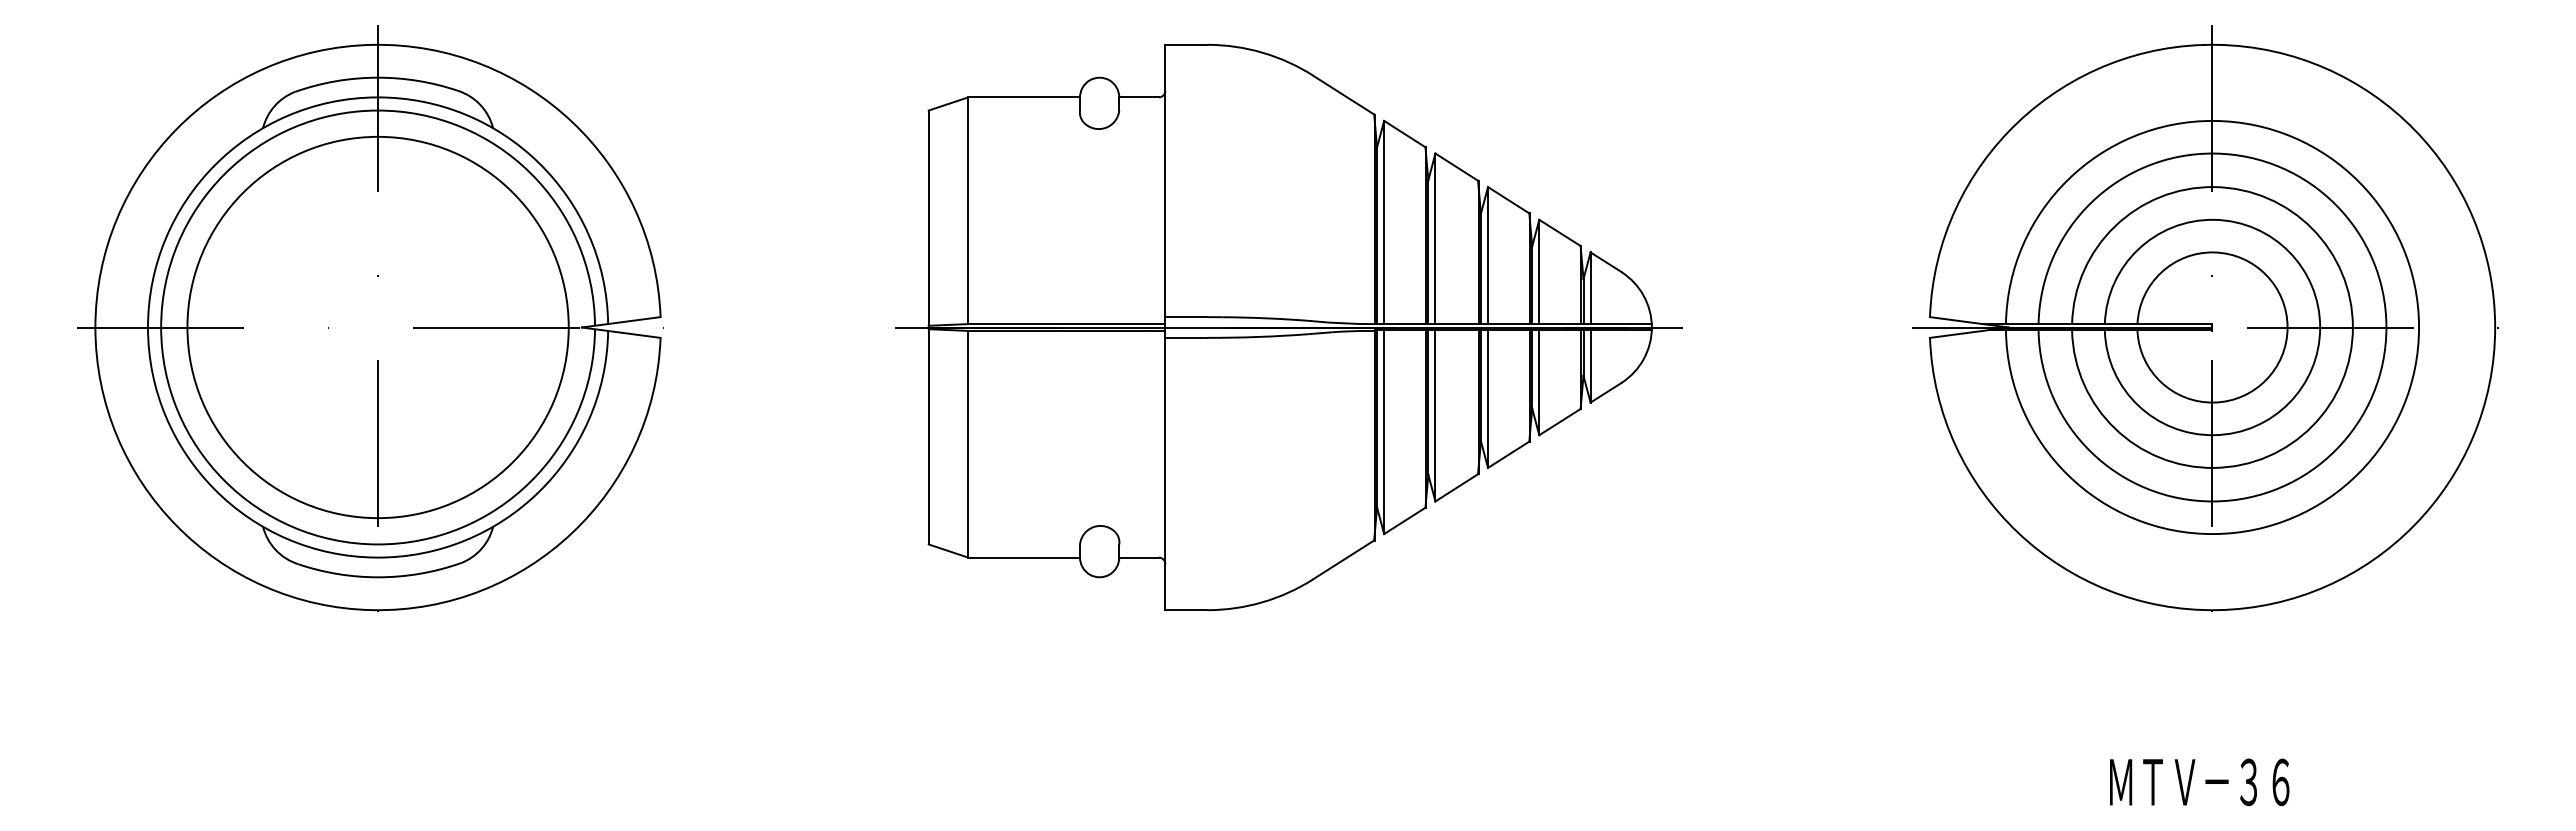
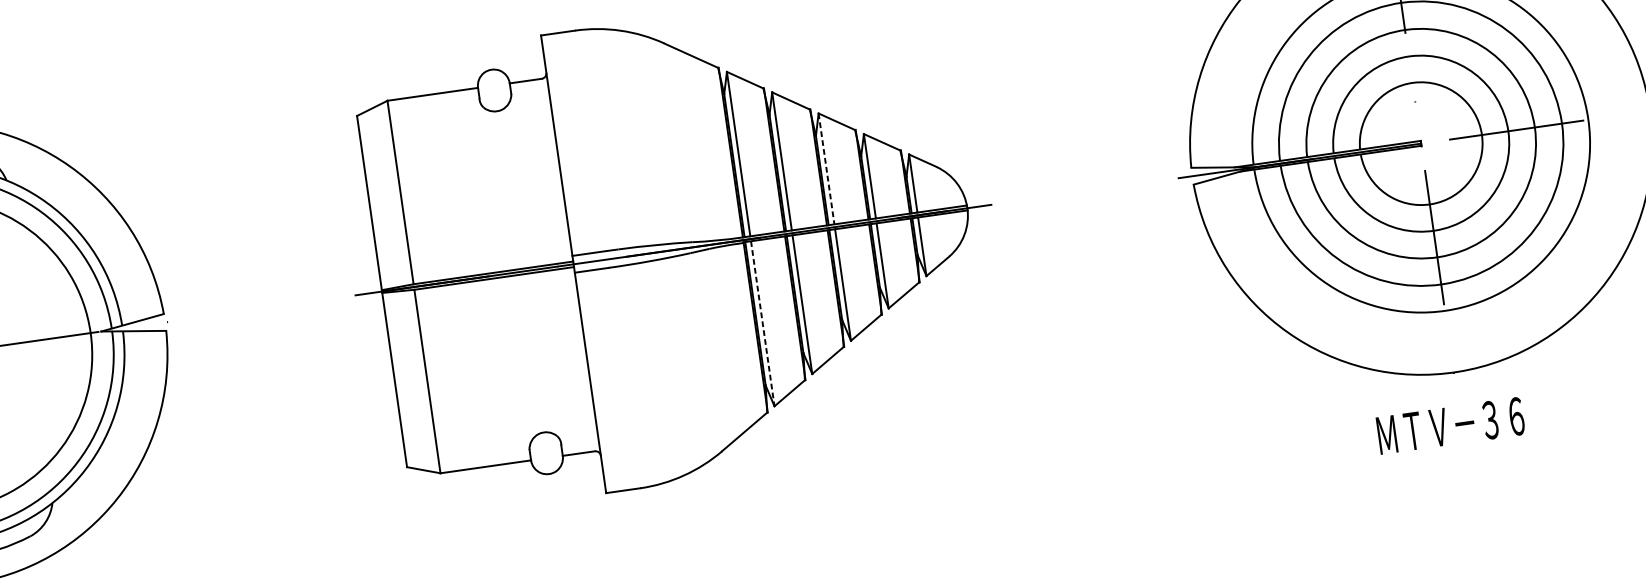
line: (1488, 255) -> (826, 168), solid -> dashed
line: (1384, 432) -> (763, 324), solid -> dashed
text: (2199, 782) -> (1450, 426), moved

